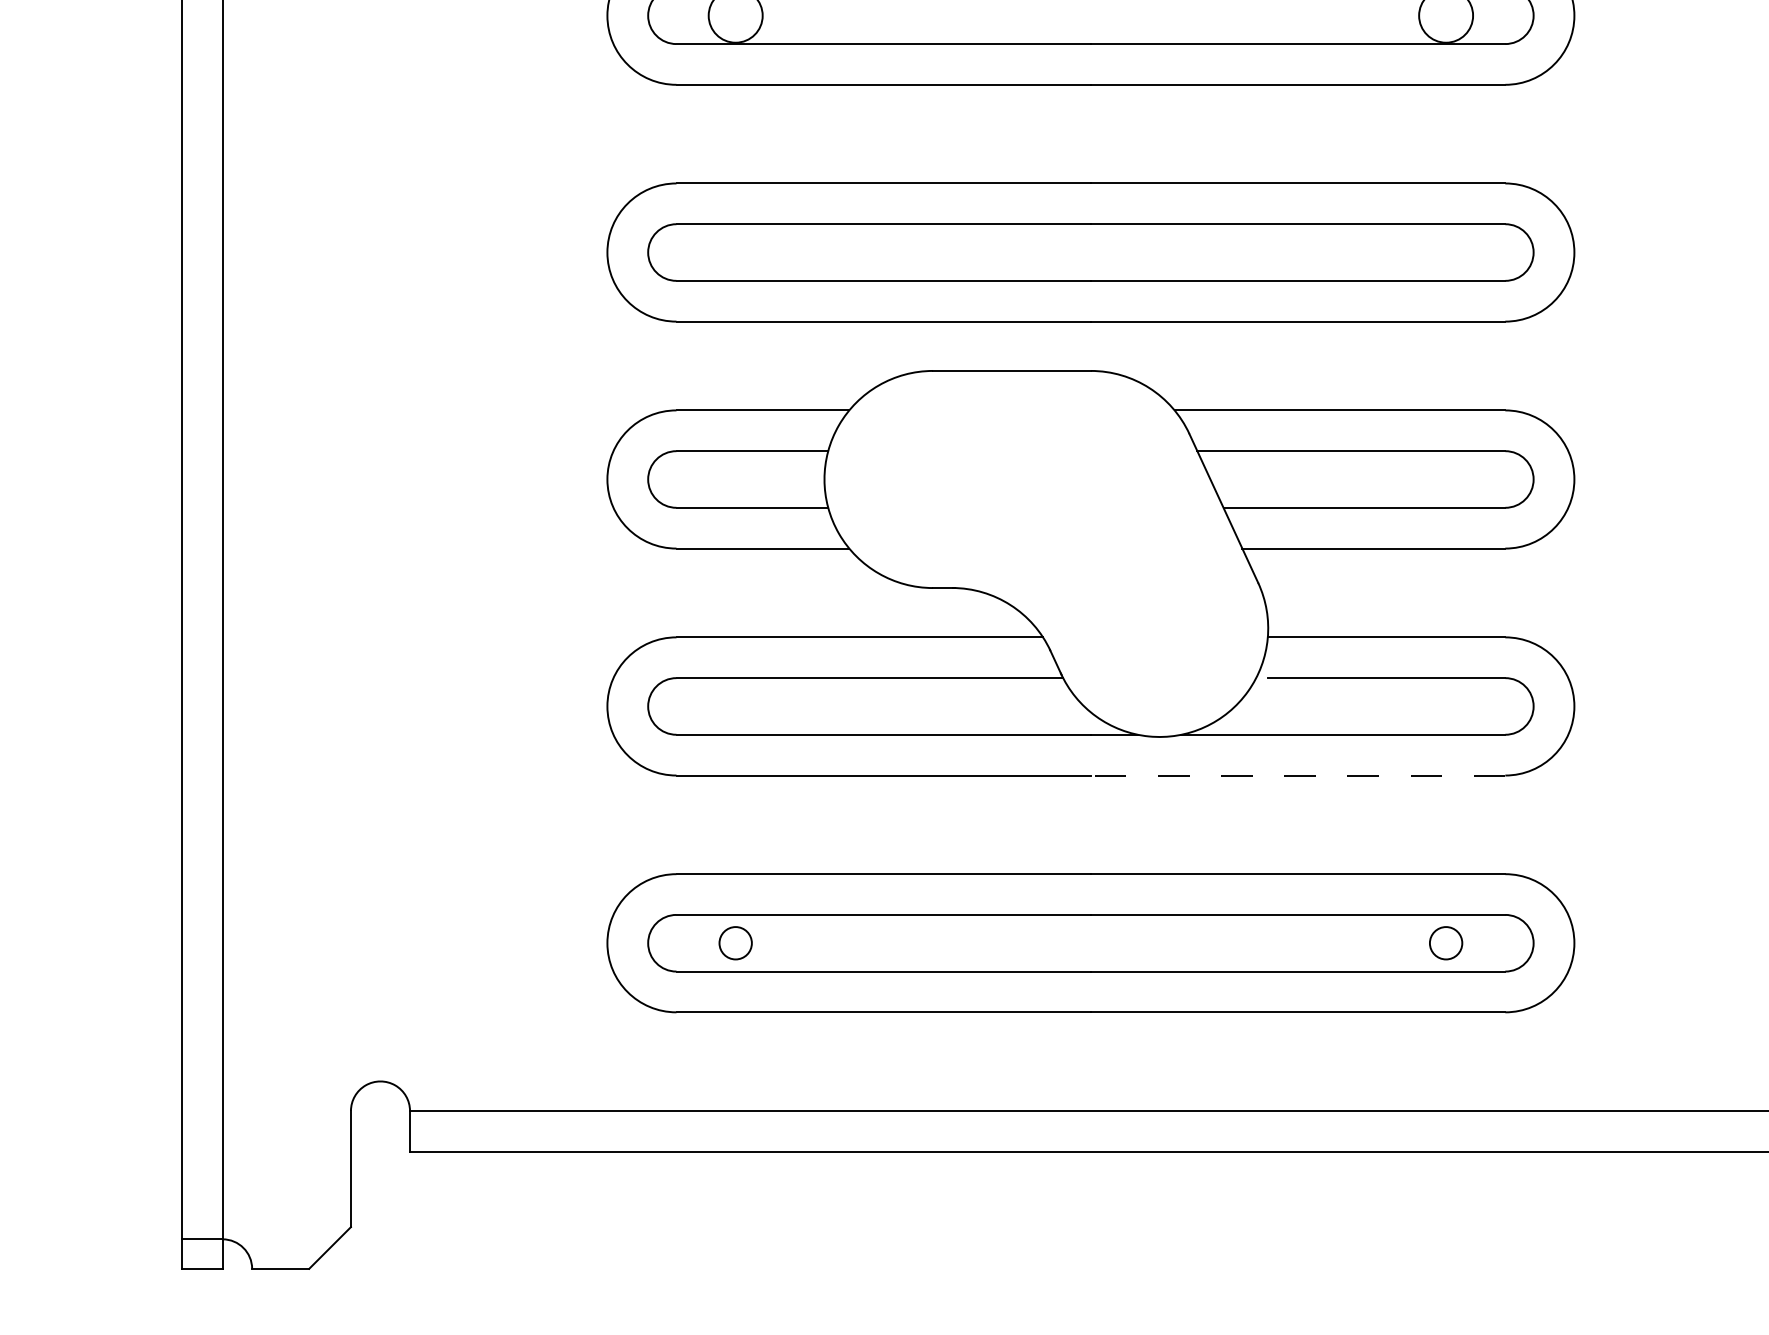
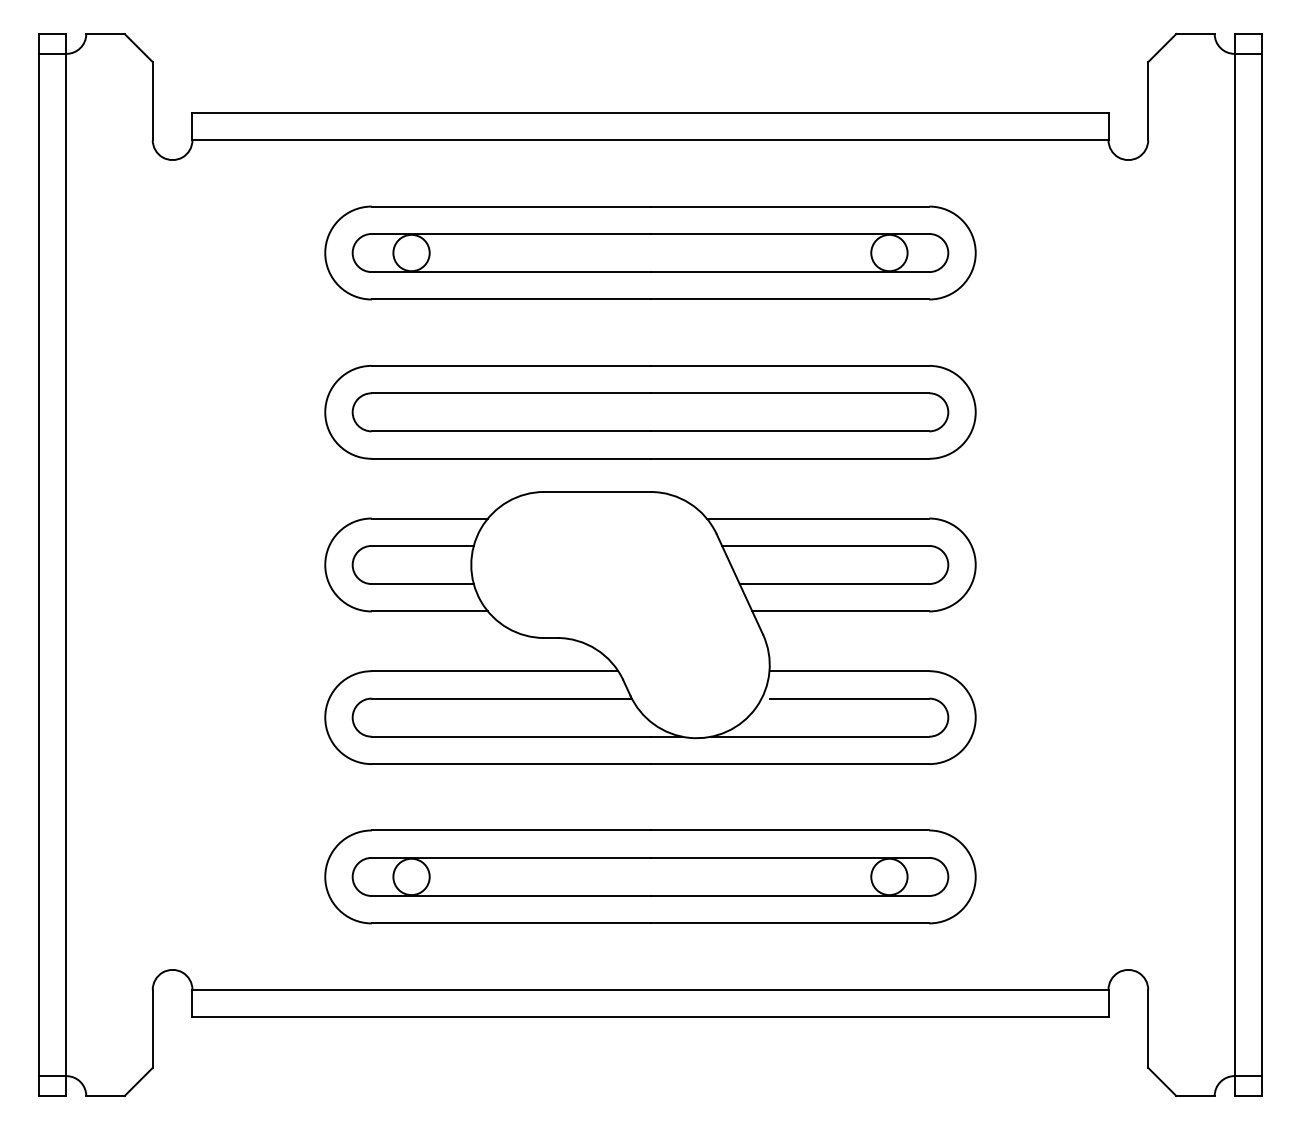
line: (1297, 776) -> (789, 764), dashed -> solid
circle: (735, 942) -> (411, 876), size x1.67
circle: (1446, 942) -> (889, 876), size x1.67

